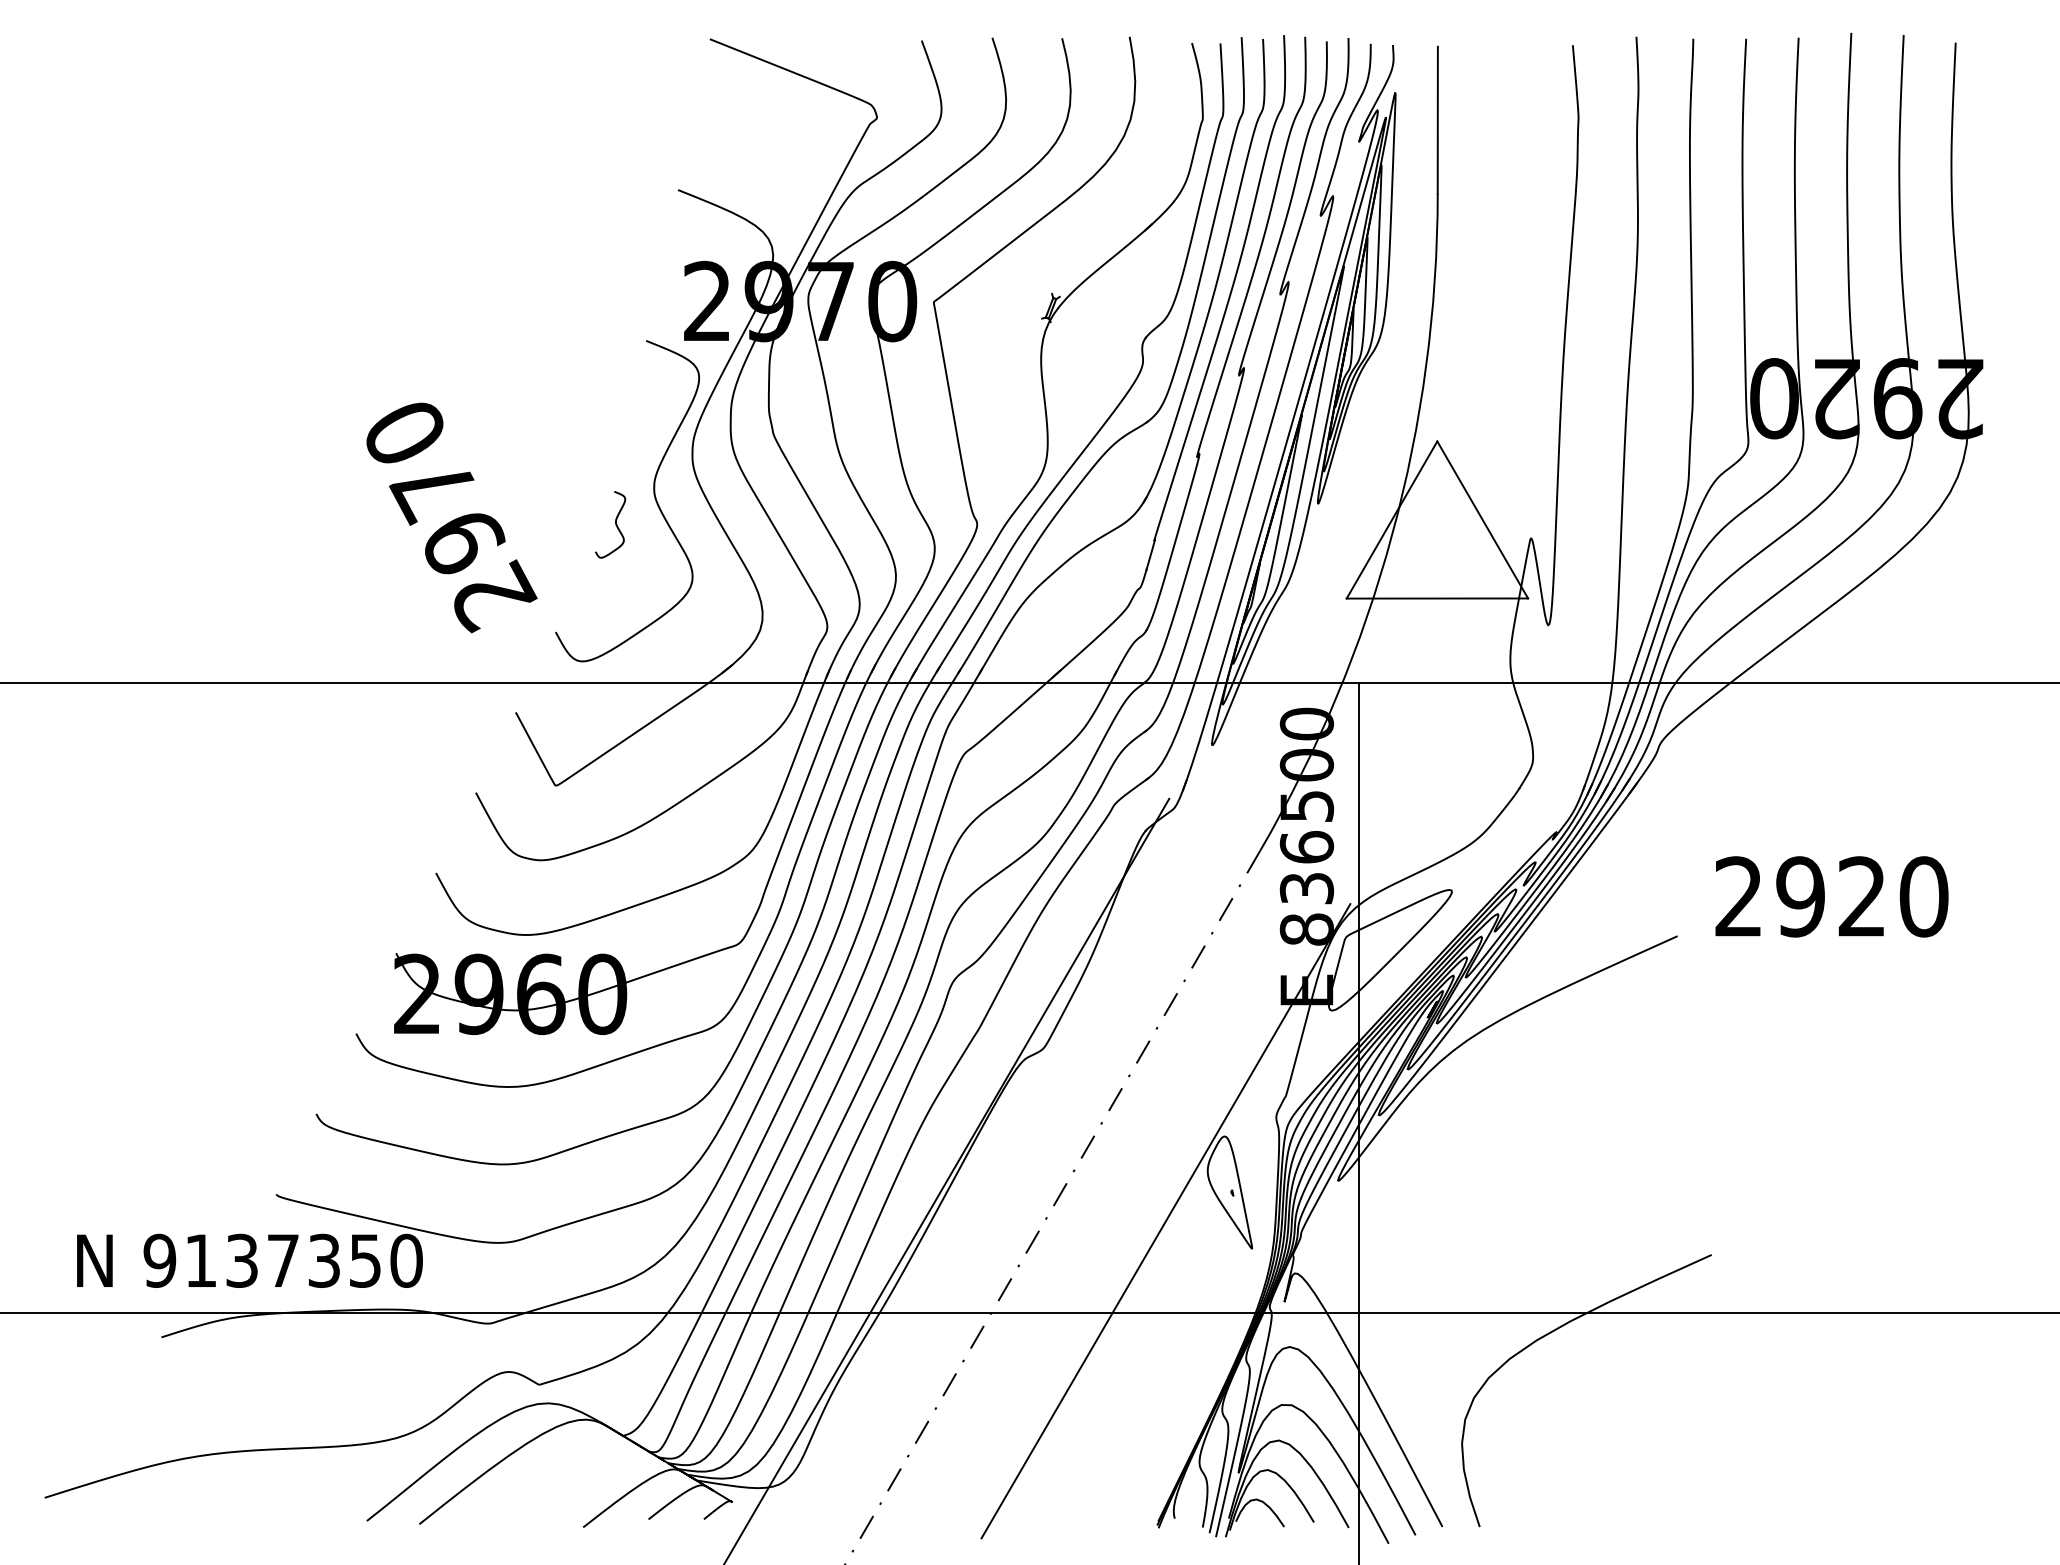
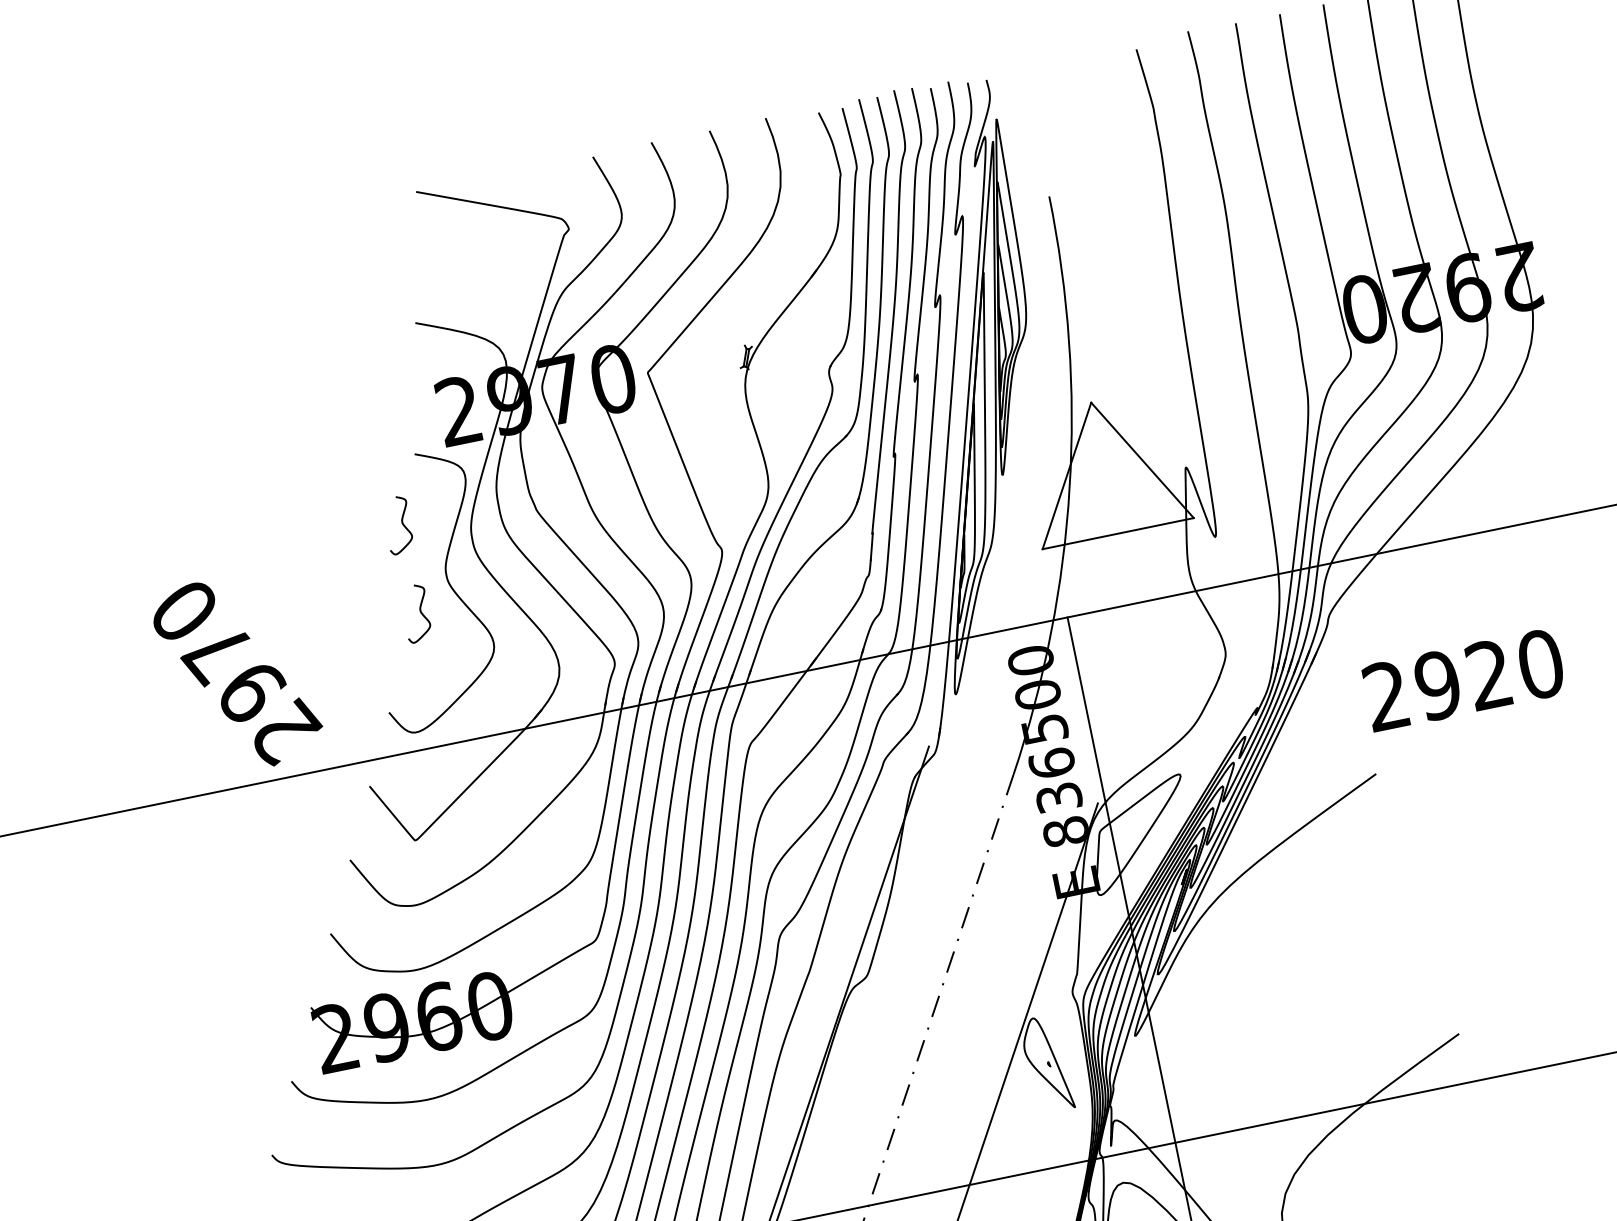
line: (1437, 119) -> (1036, 134), removed
curve: (615, 418) -> (402, 524), added
text: (451, 517) -> (237, 673), moved
text: (1831, 896) -> (1463, 679), moved

